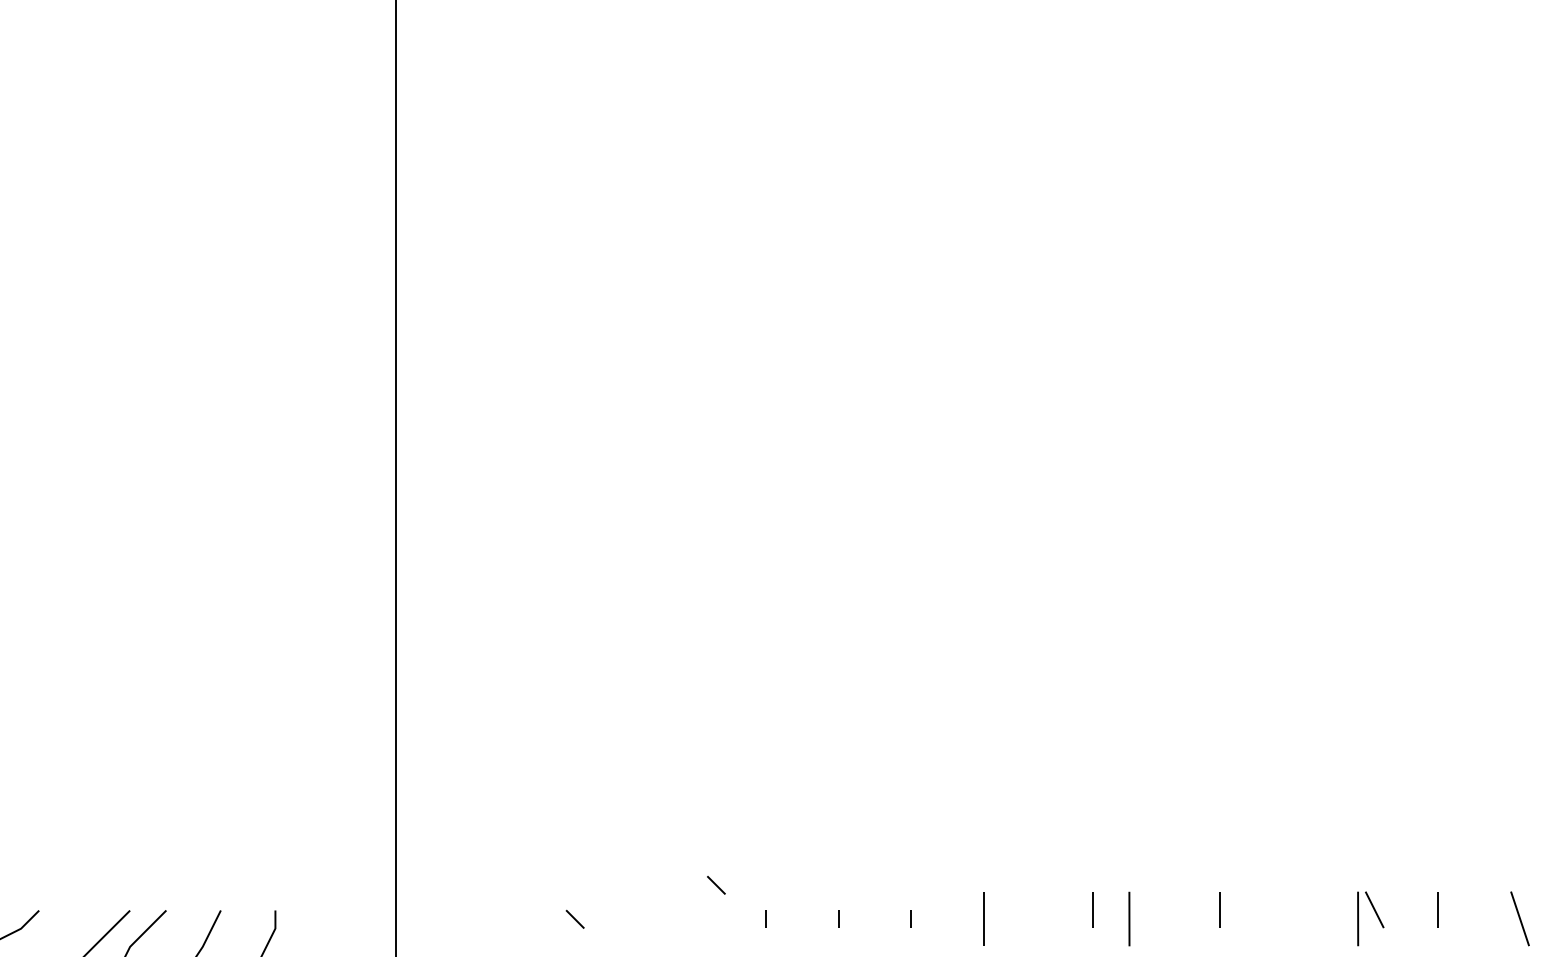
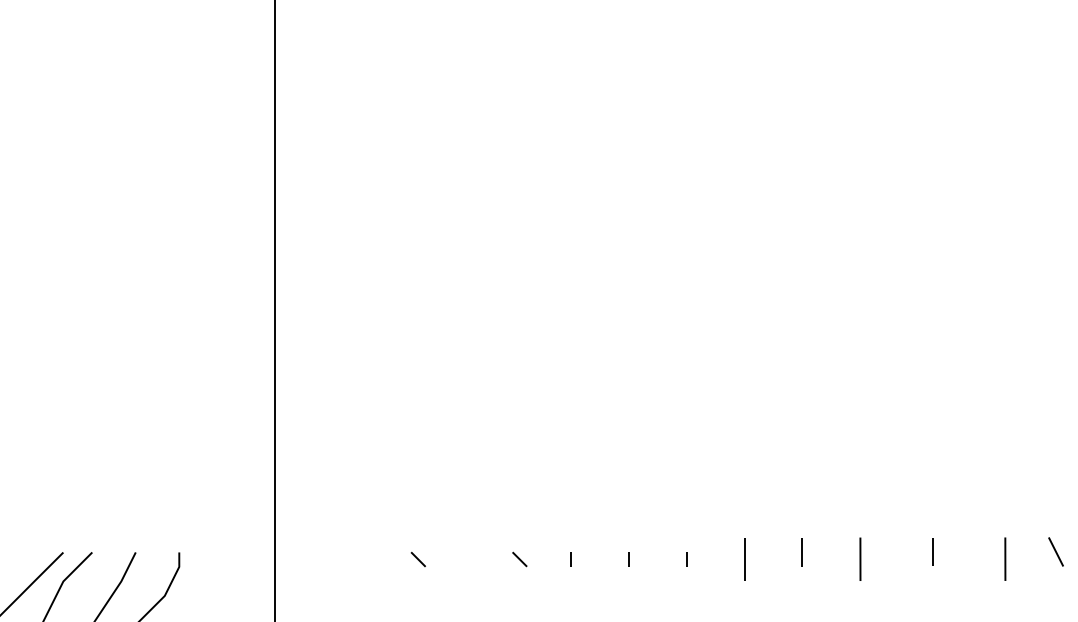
line: (716, 885) -> (519, 559), moved
line: (1092, 909) -> (802, 551), moved
line: (1358, 918) -> (1005, 558), moved

